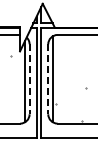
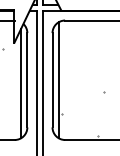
line: (29, 79) -> (27, 80), dashed -> solid
line: (48, 79) -> (52, 80), dashed -> solid

